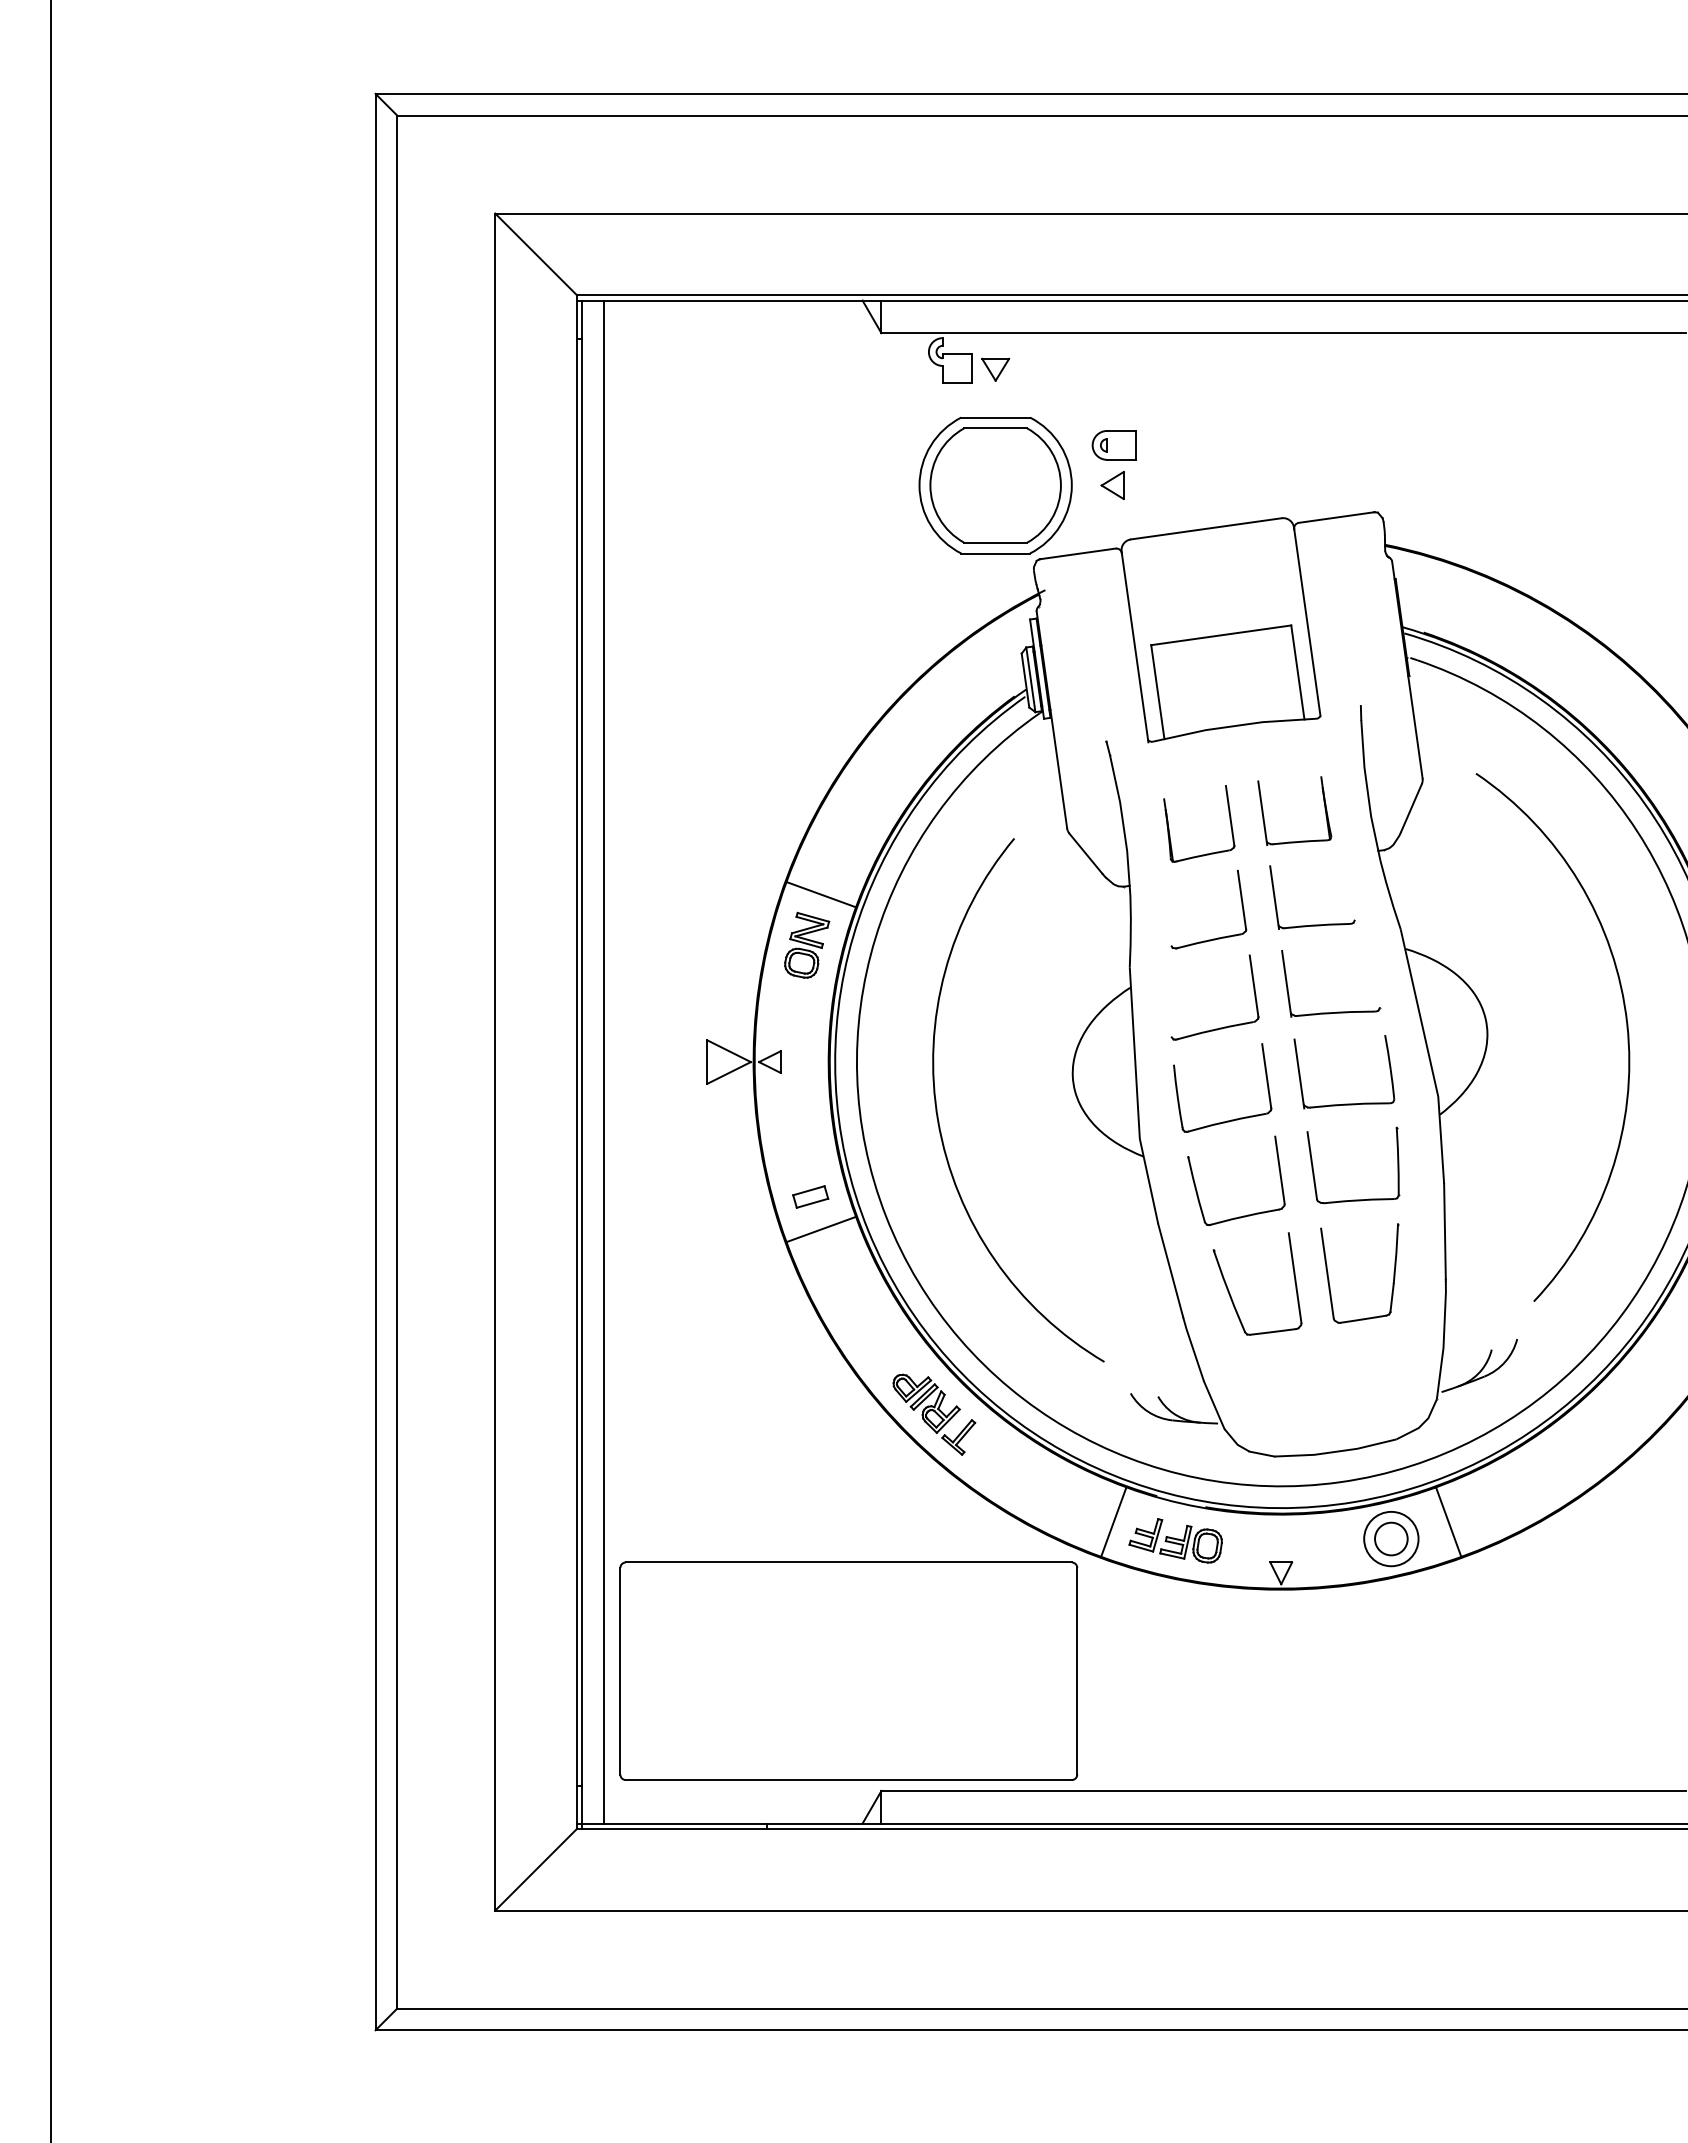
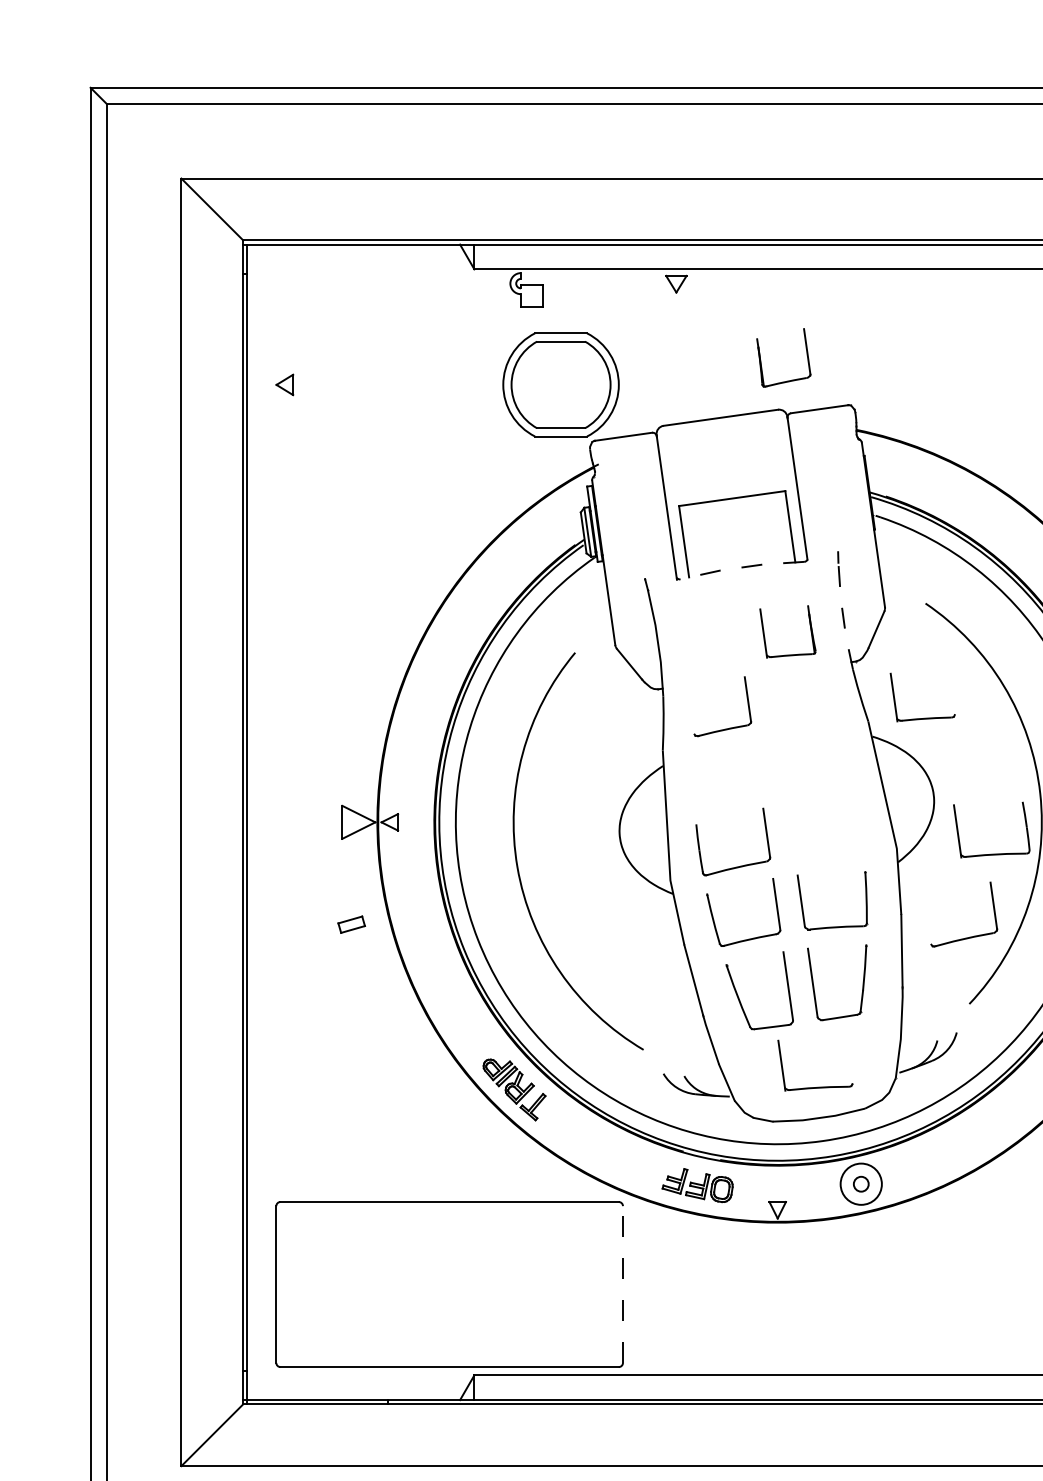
part: (995, 369) -> (676, 283), moved
part: (1113, 445) -> (650, 354), removed
part: (1112, 485) -> (284, 384), moved
line: (1234, 726) -> (742, 567), solid -> dashed
line: (1367, 791) -> (843, 617), solid -> dashed
part: (1229, 820) -> (806, 355), moved
line: (820, 894) -> (428, 695), removed
part: (1312, 924) -> (922, 717), moved
part: (807, 944) -> (418, 733), removed
part: (1336, 1011) -> (819, 1086), moved
part: (1219, 1027) -> (967, 937), moved
line: (604, 1061) -> (264, 821), removed
part: (1344, 1103) -> (991, 853), moved
part: (810, 1196) -> (351, 924), moved
line: (820, 1229) -> (428, 949), removed
line: (1113, 1521) -> (650, 1170), removed
line: (1448, 1521) -> (904, 1170), removed
circle: (1391, 1538) -> (861, 1183), size x0.6
line: (1077, 1670) -> (623, 1283), solid -> dashed

